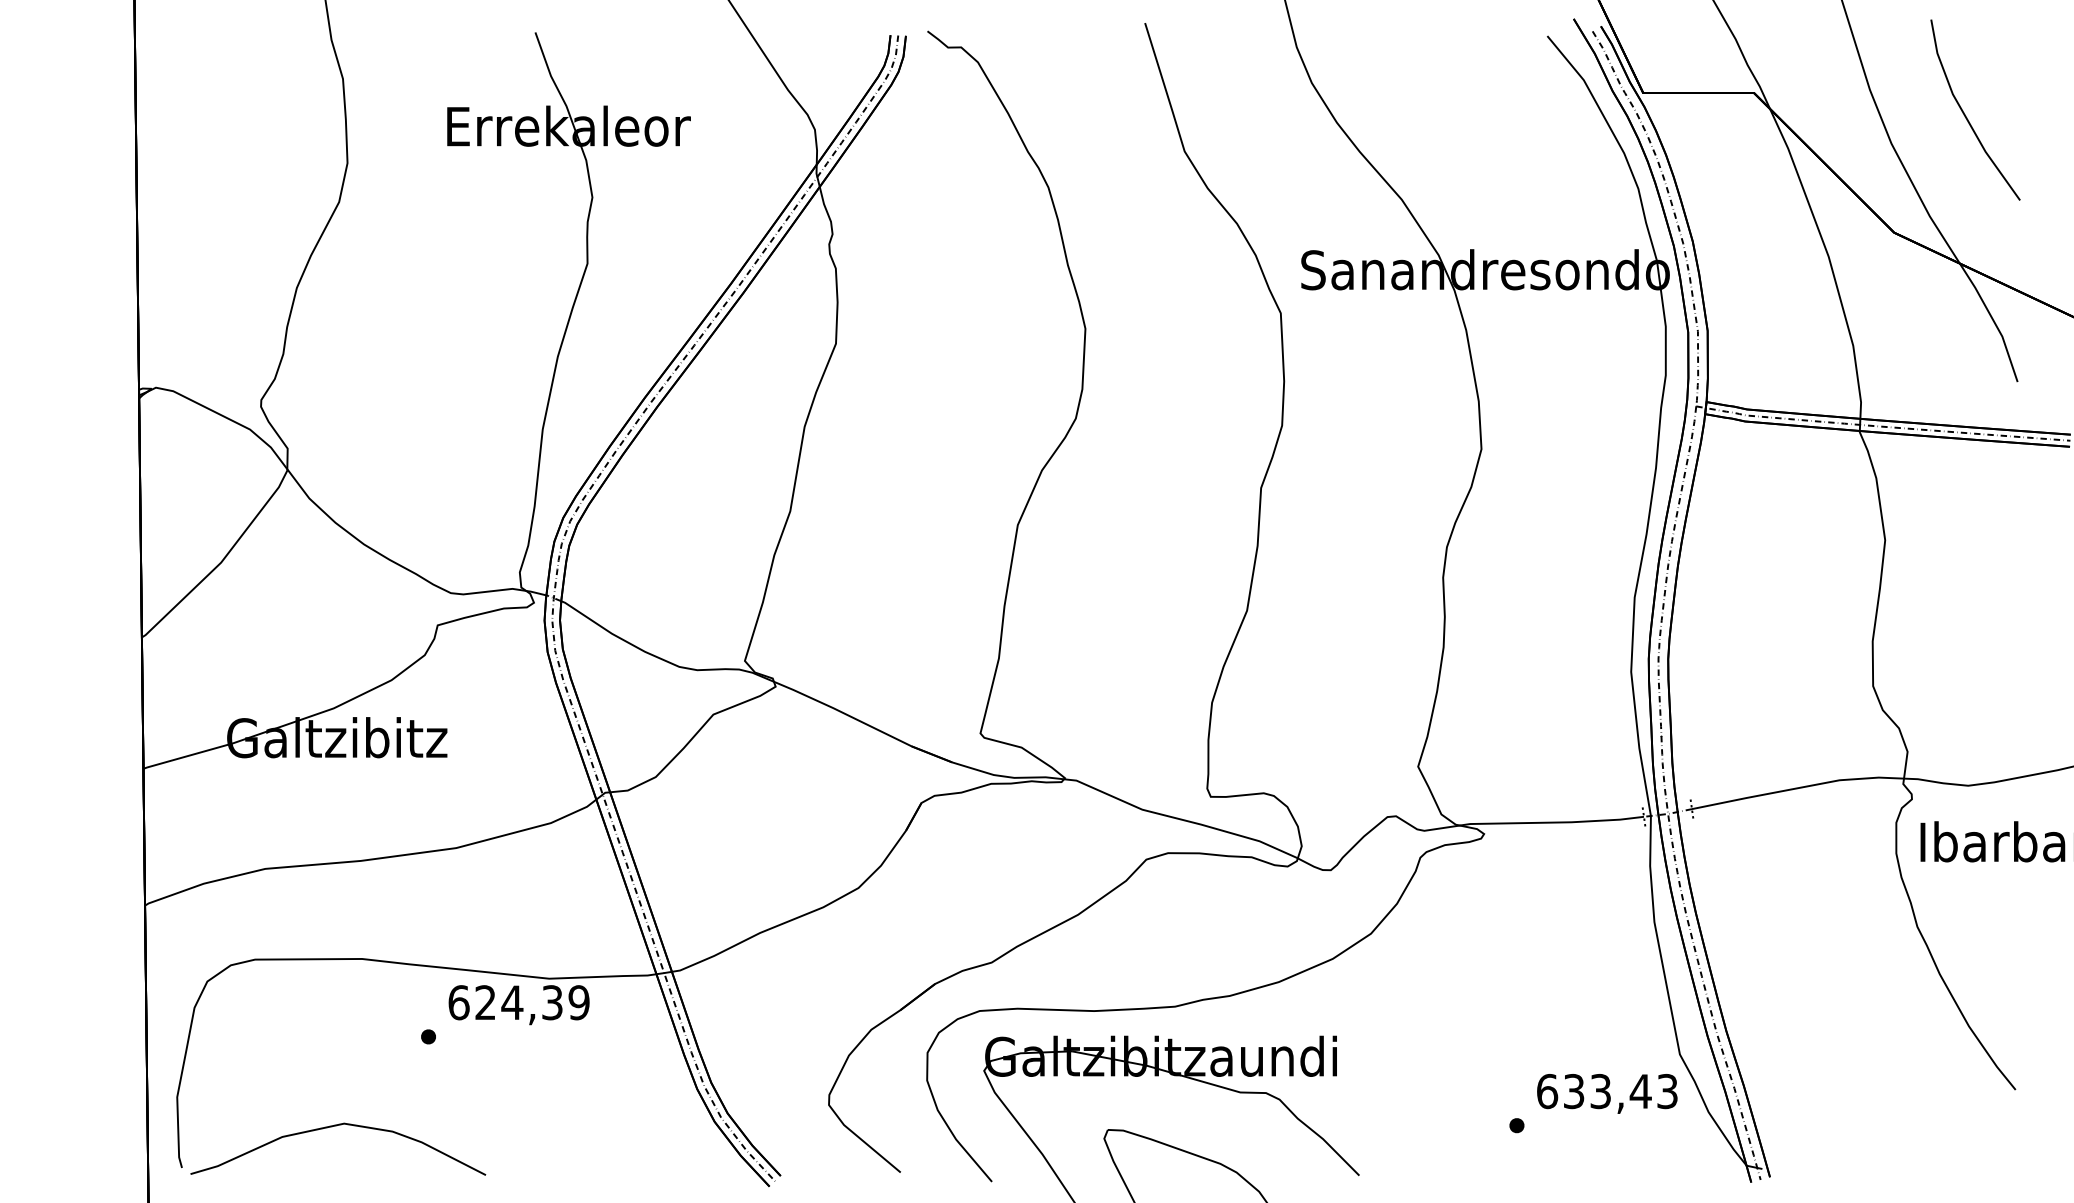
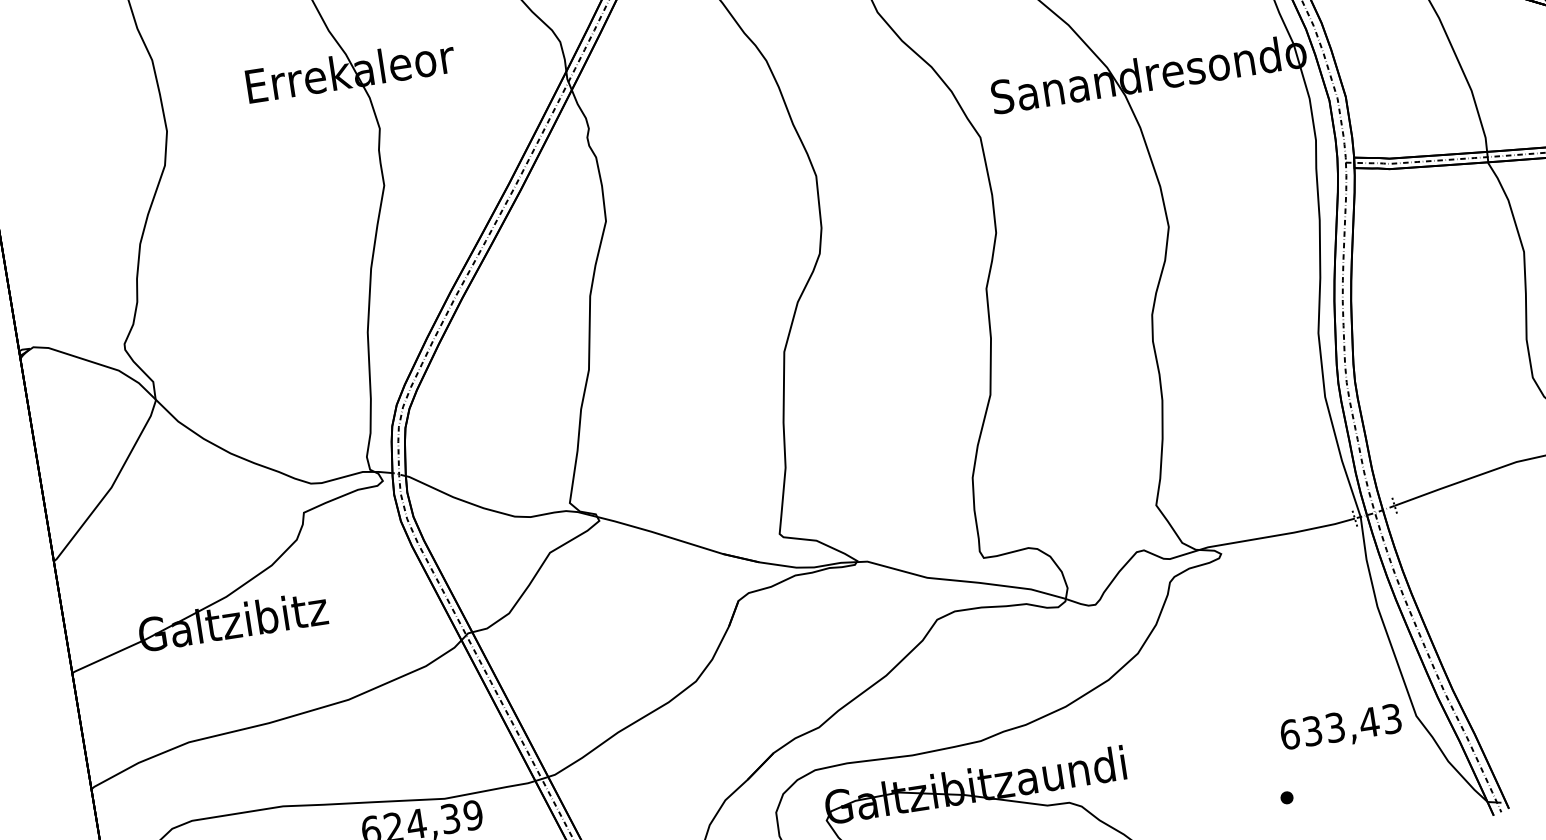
text: (1607, 1093) -> (1341, 728), moved

